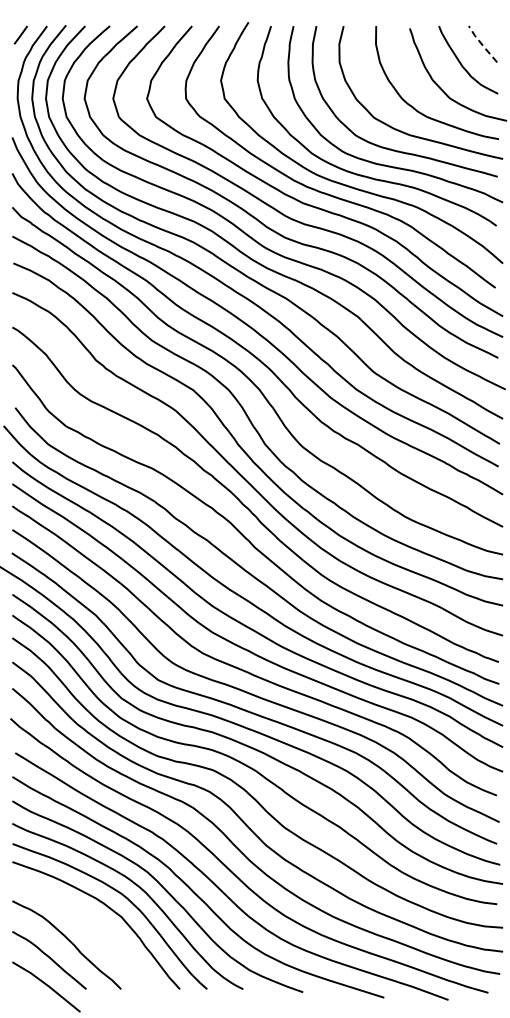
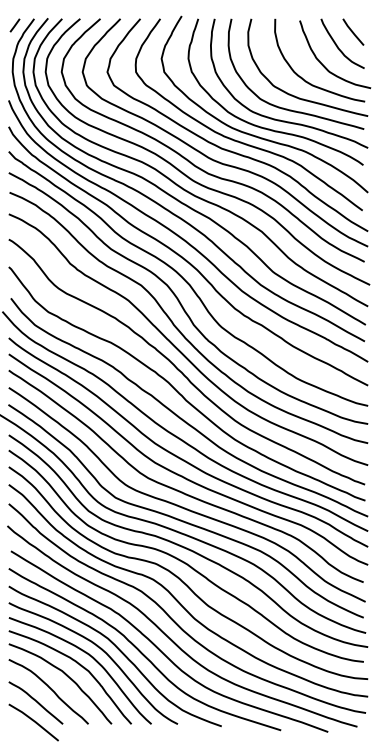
line: (481, 44) -> (352, 32), dashed -> solid
curve: (92, 924) -> (67, 676), added

